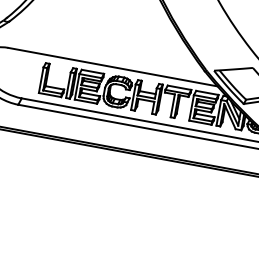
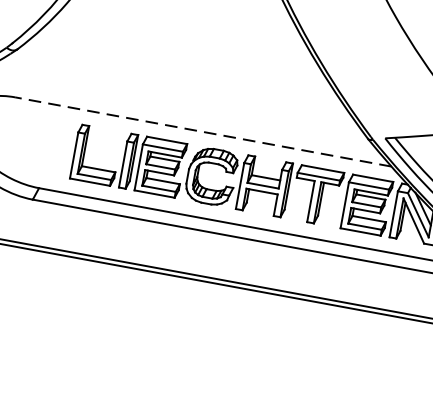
line: (112, 67) -> (202, 132), solid -> dashed

